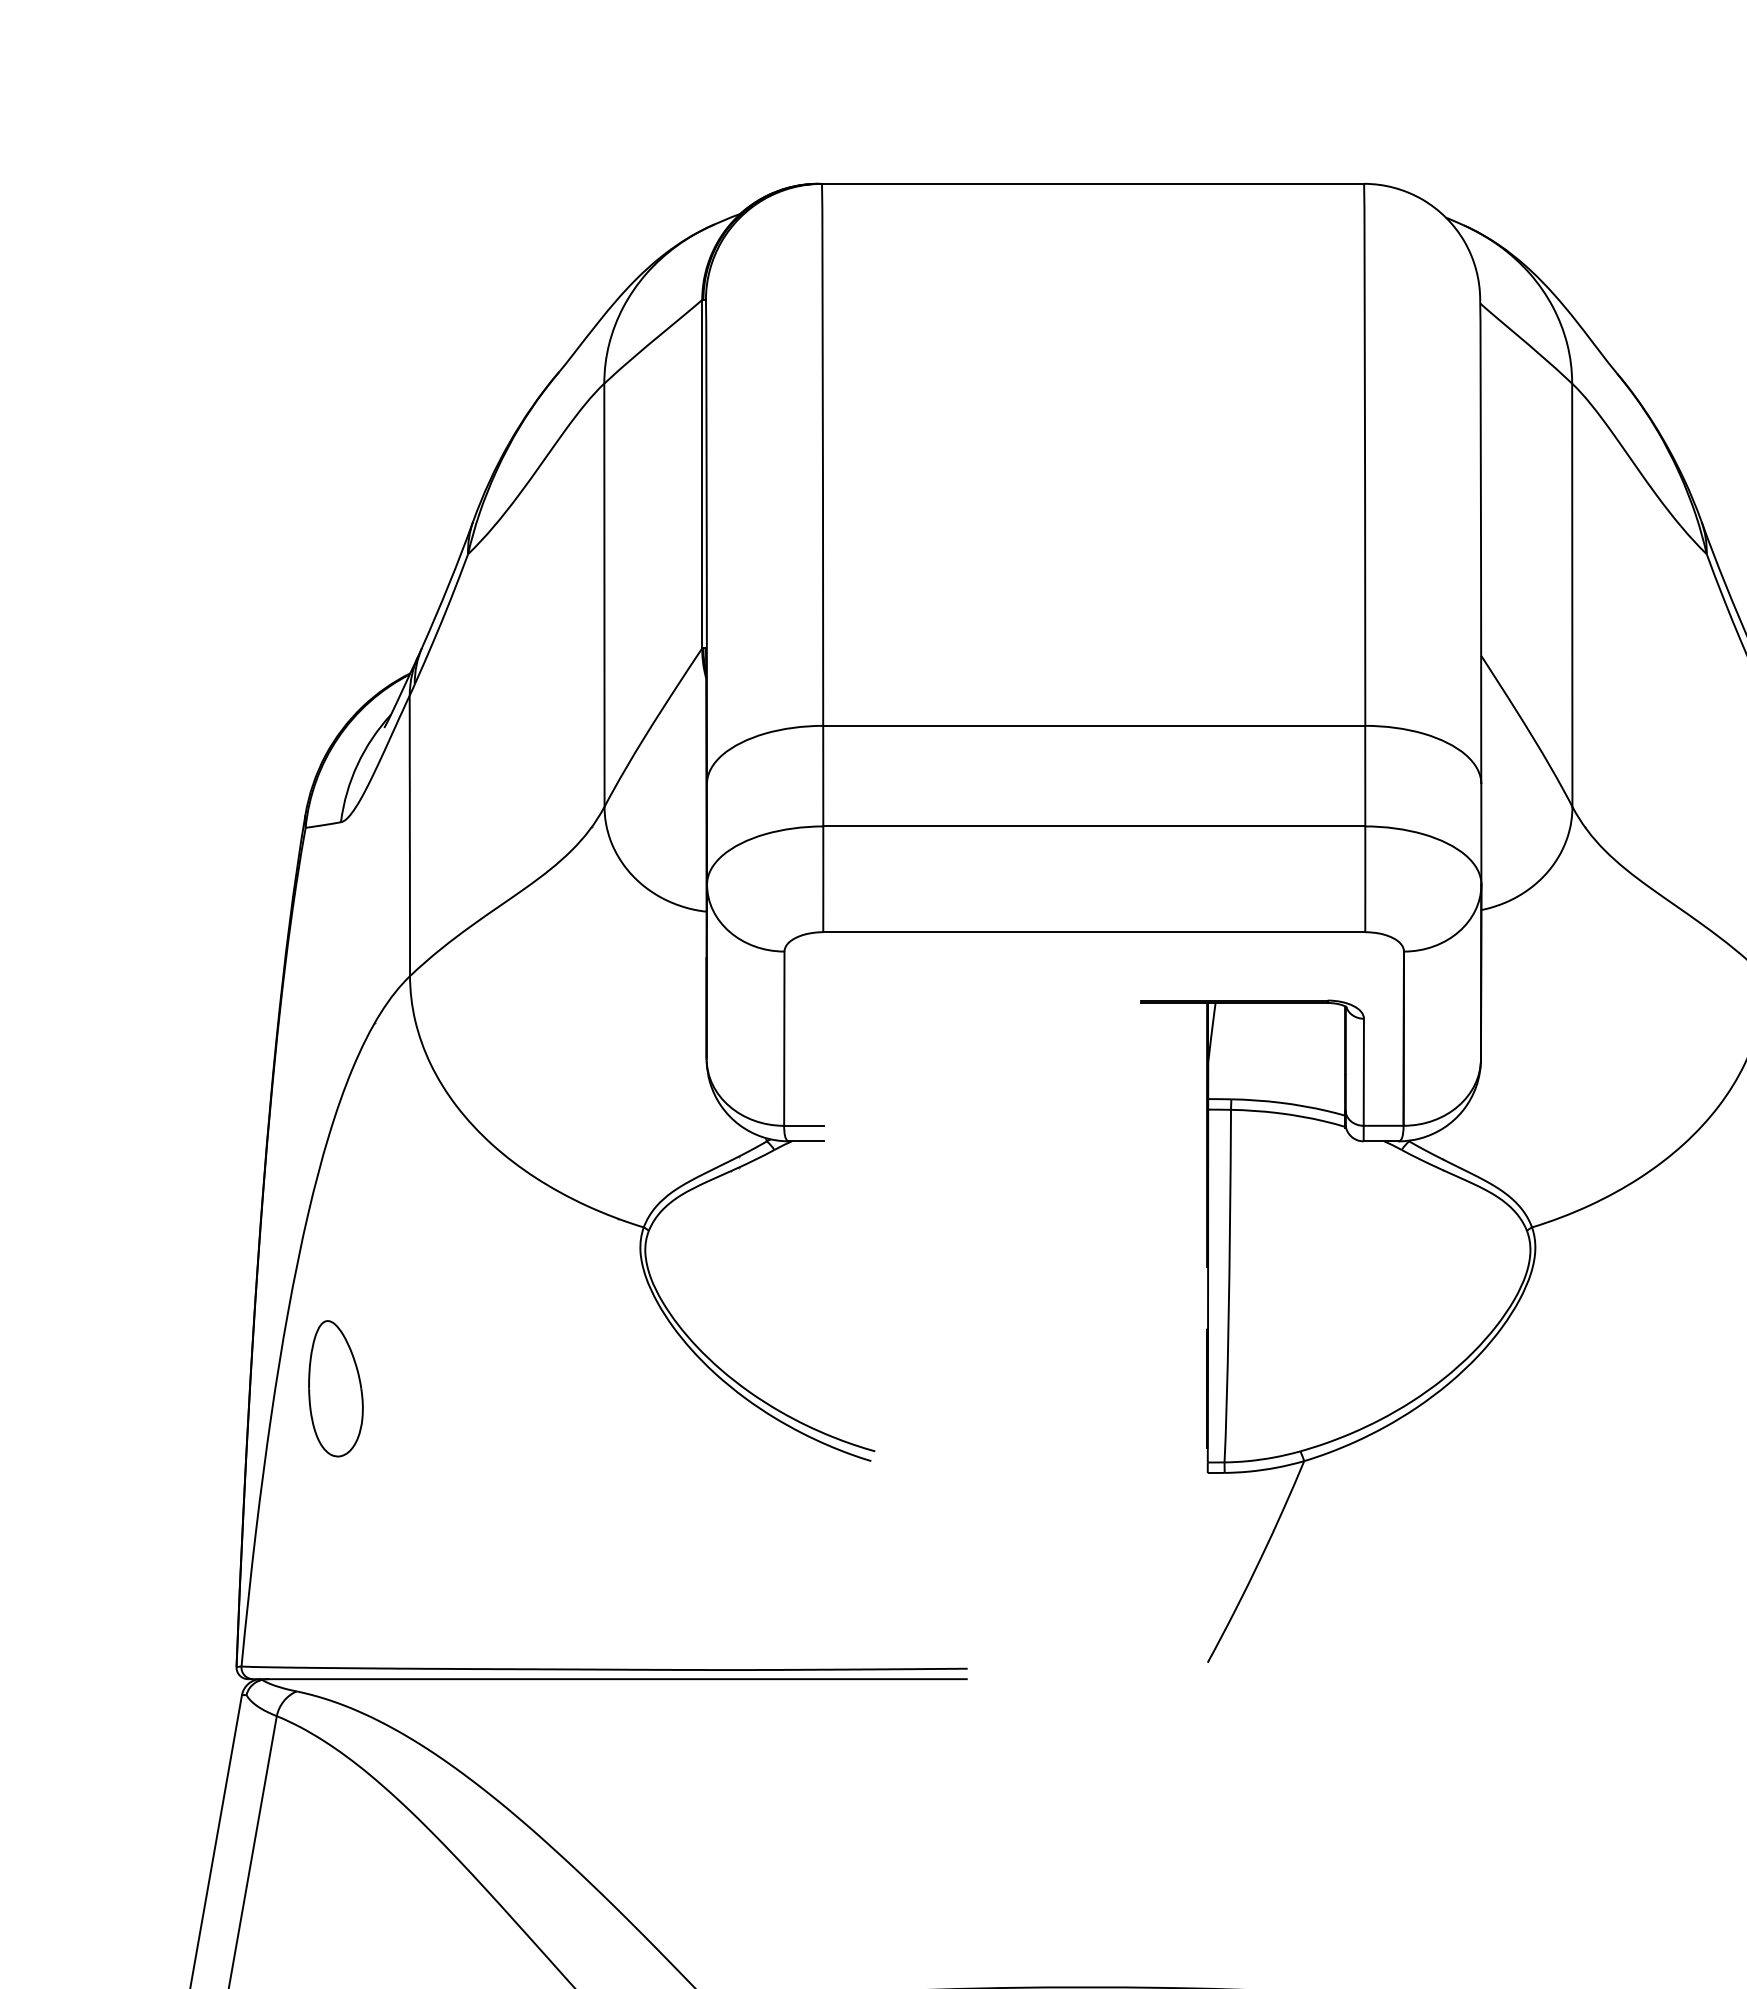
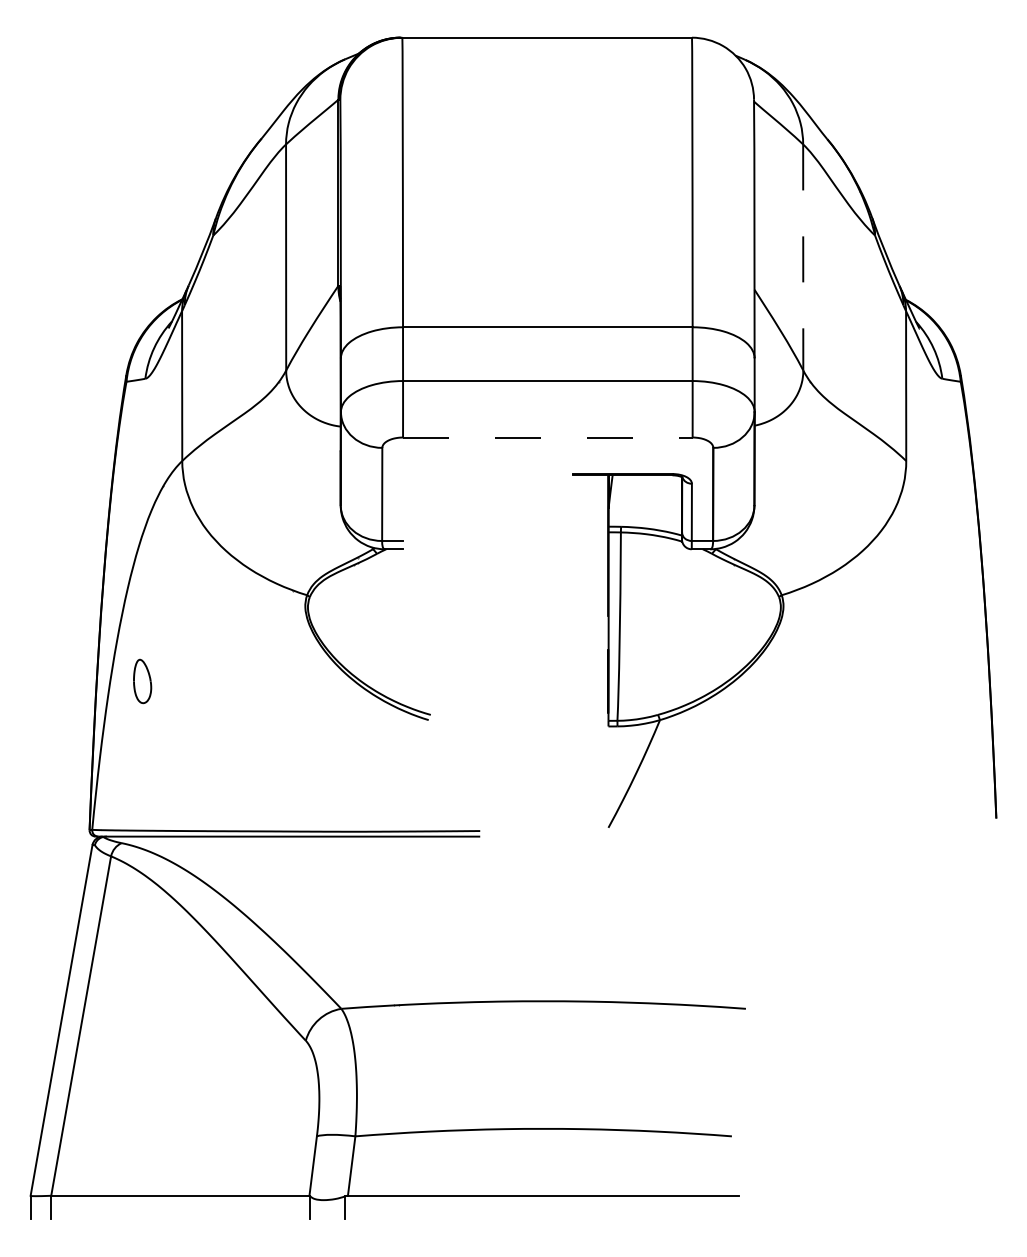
line: (1572, 595) -> (803, 257), solid -> dashed
line: (1093, 932) -> (547, 437), solid -> dashed
part: (335, 1388) -> (142, 681), size x0.6

